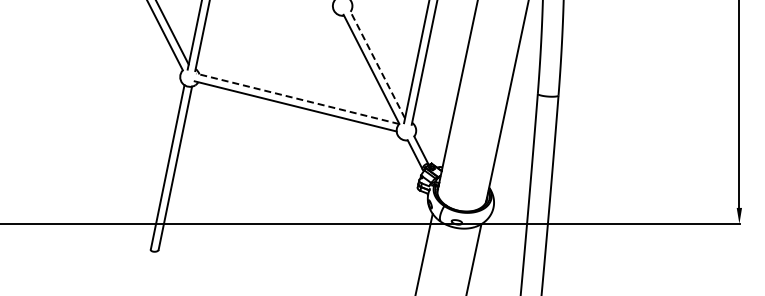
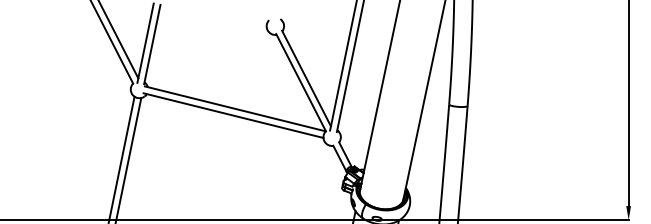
line: (377, 64) -> (306, 78), dashed -> solid
line: (297, 98) -> (235, 108), dashed -> solid

